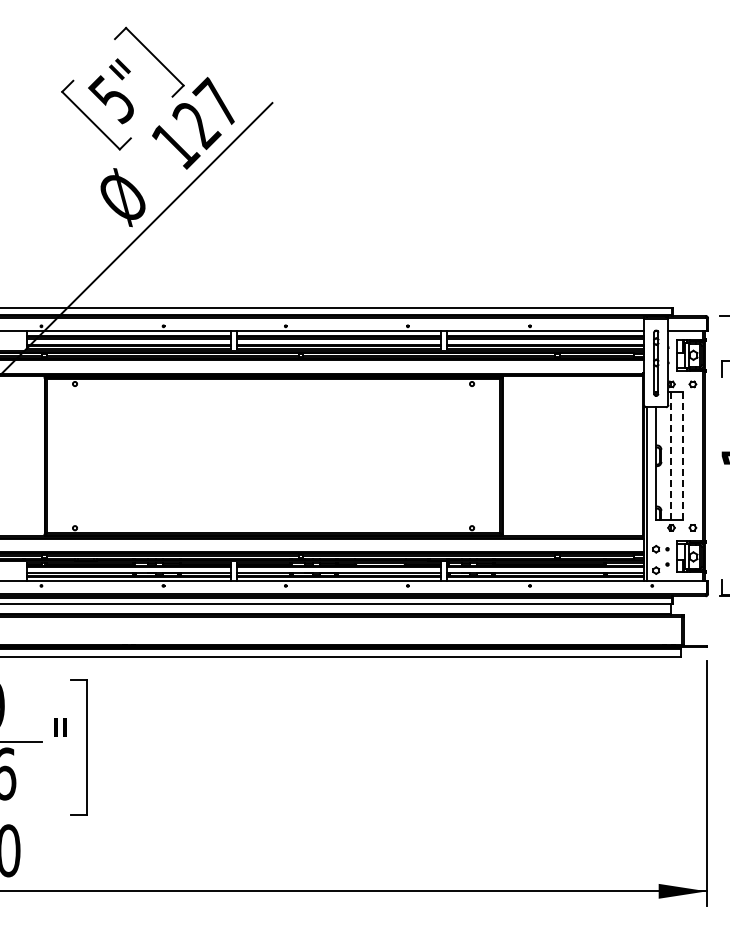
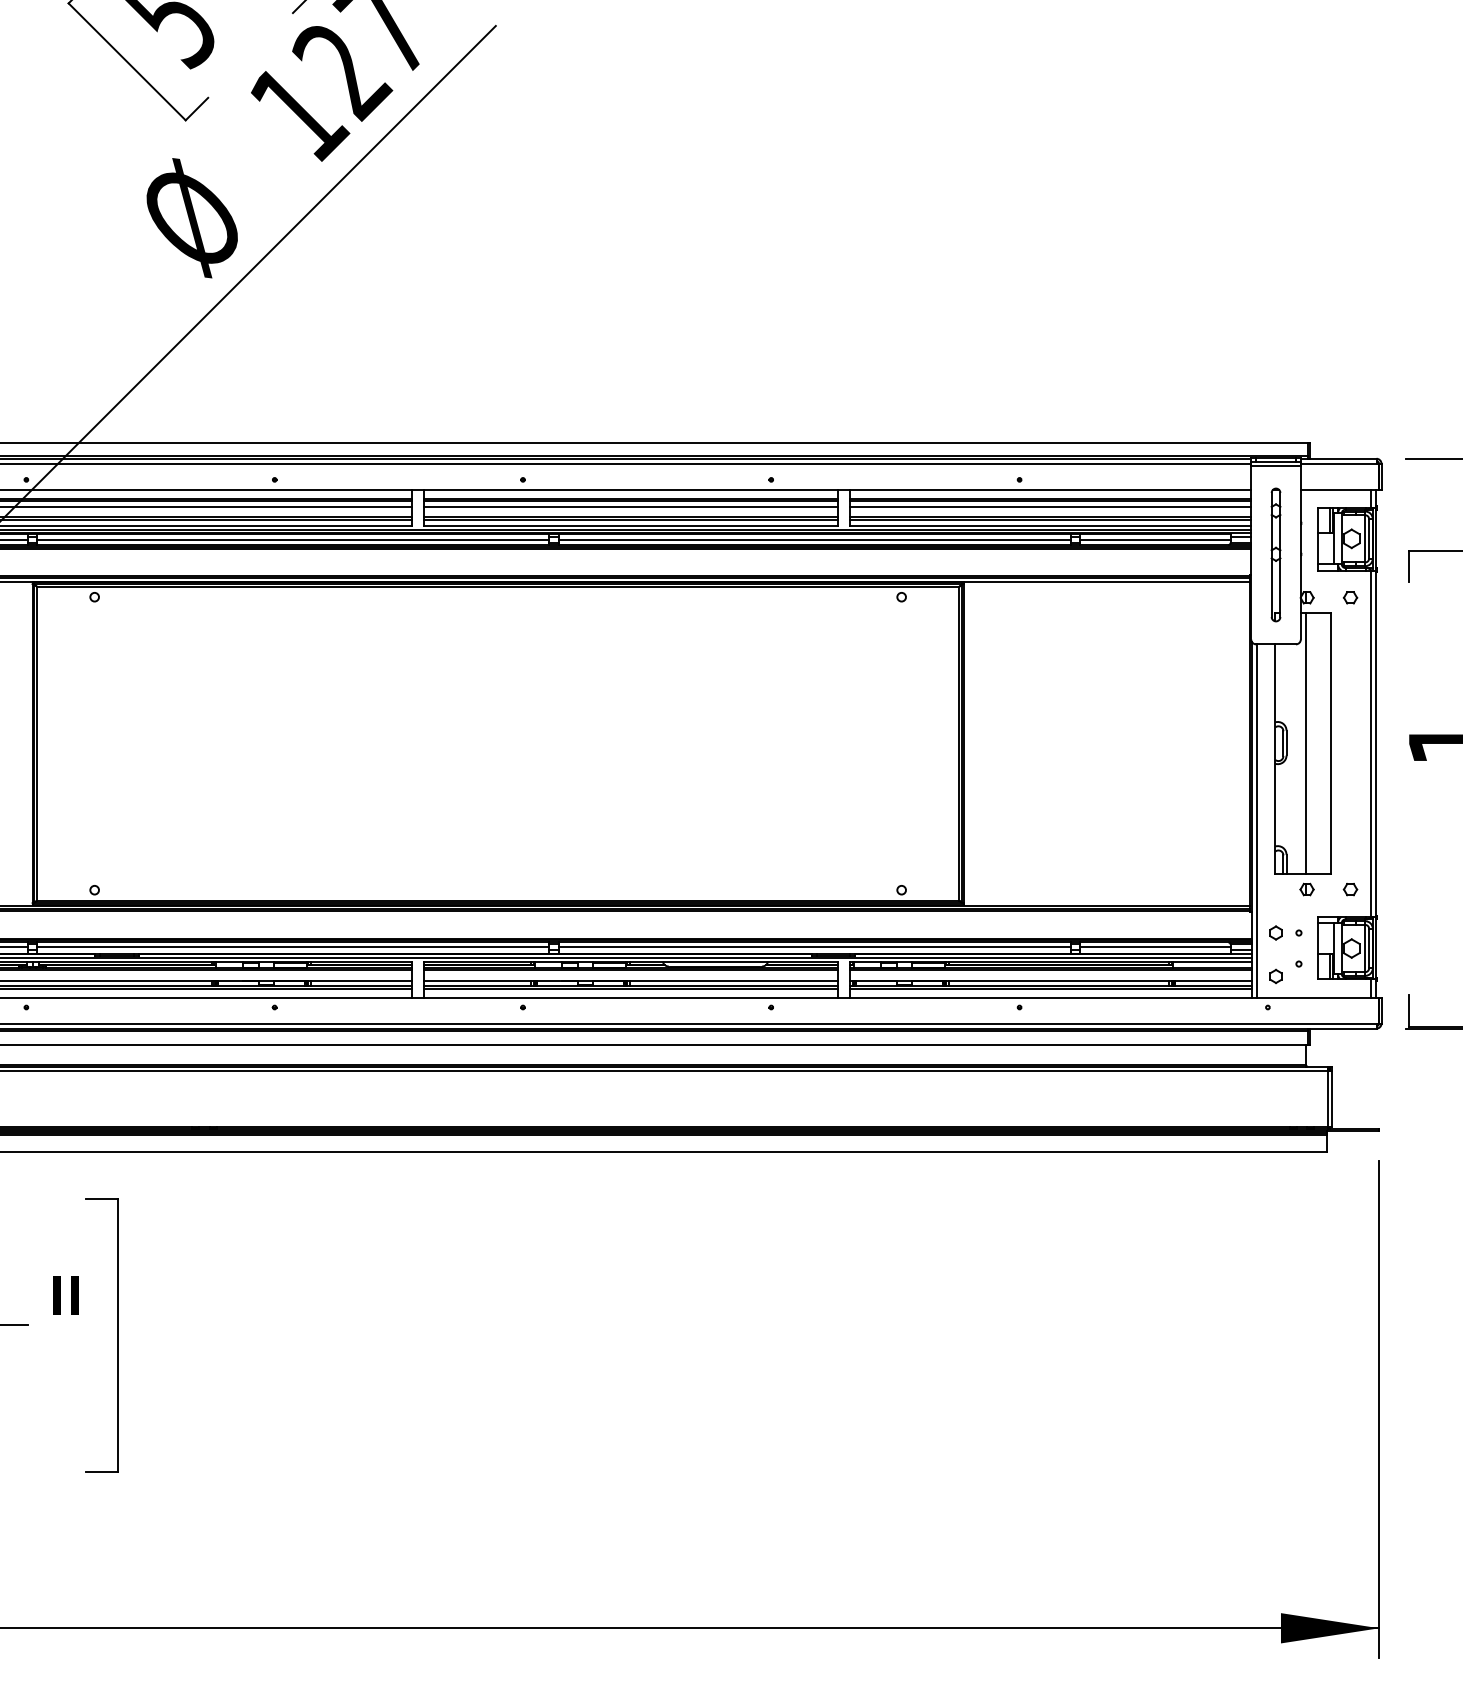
line: (683, 455) -> (1331, 742), dashed -> solid
line: (671, 456) -> (1307, 744), dashed -> solid

